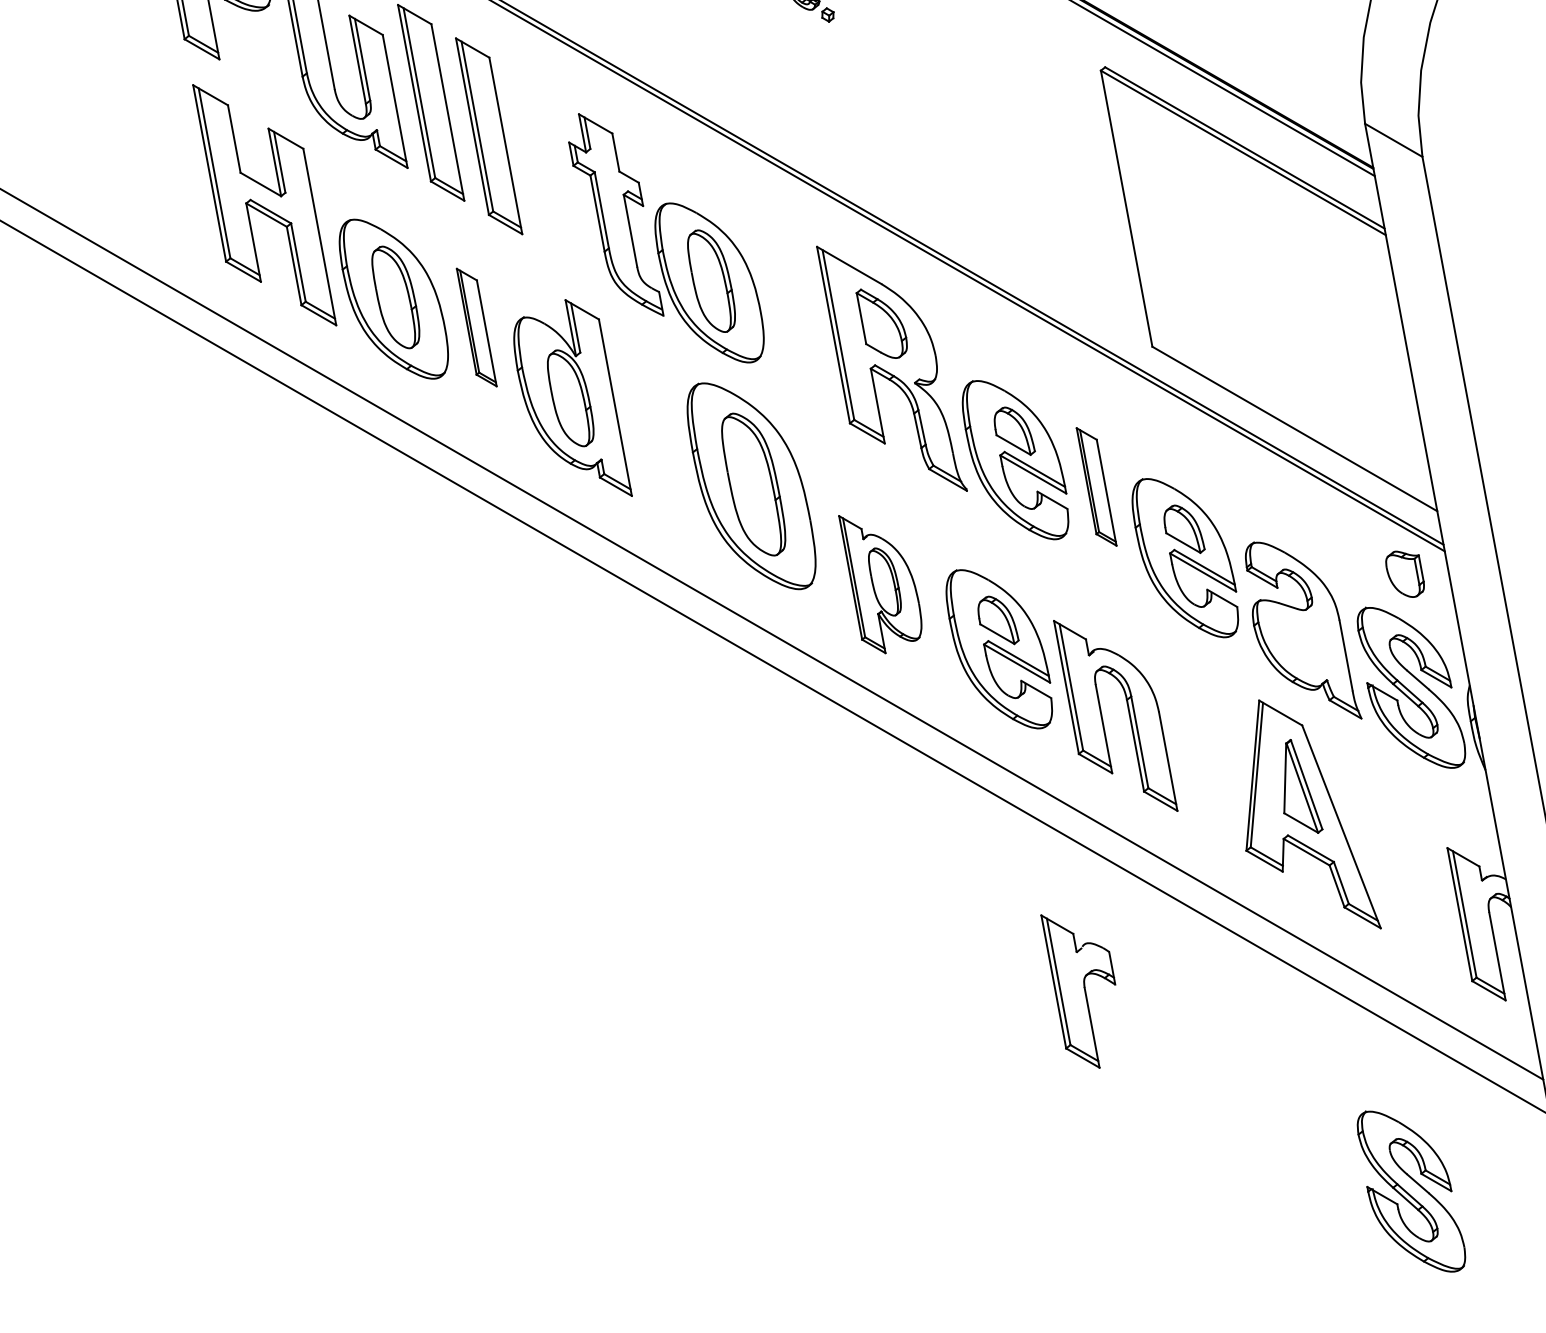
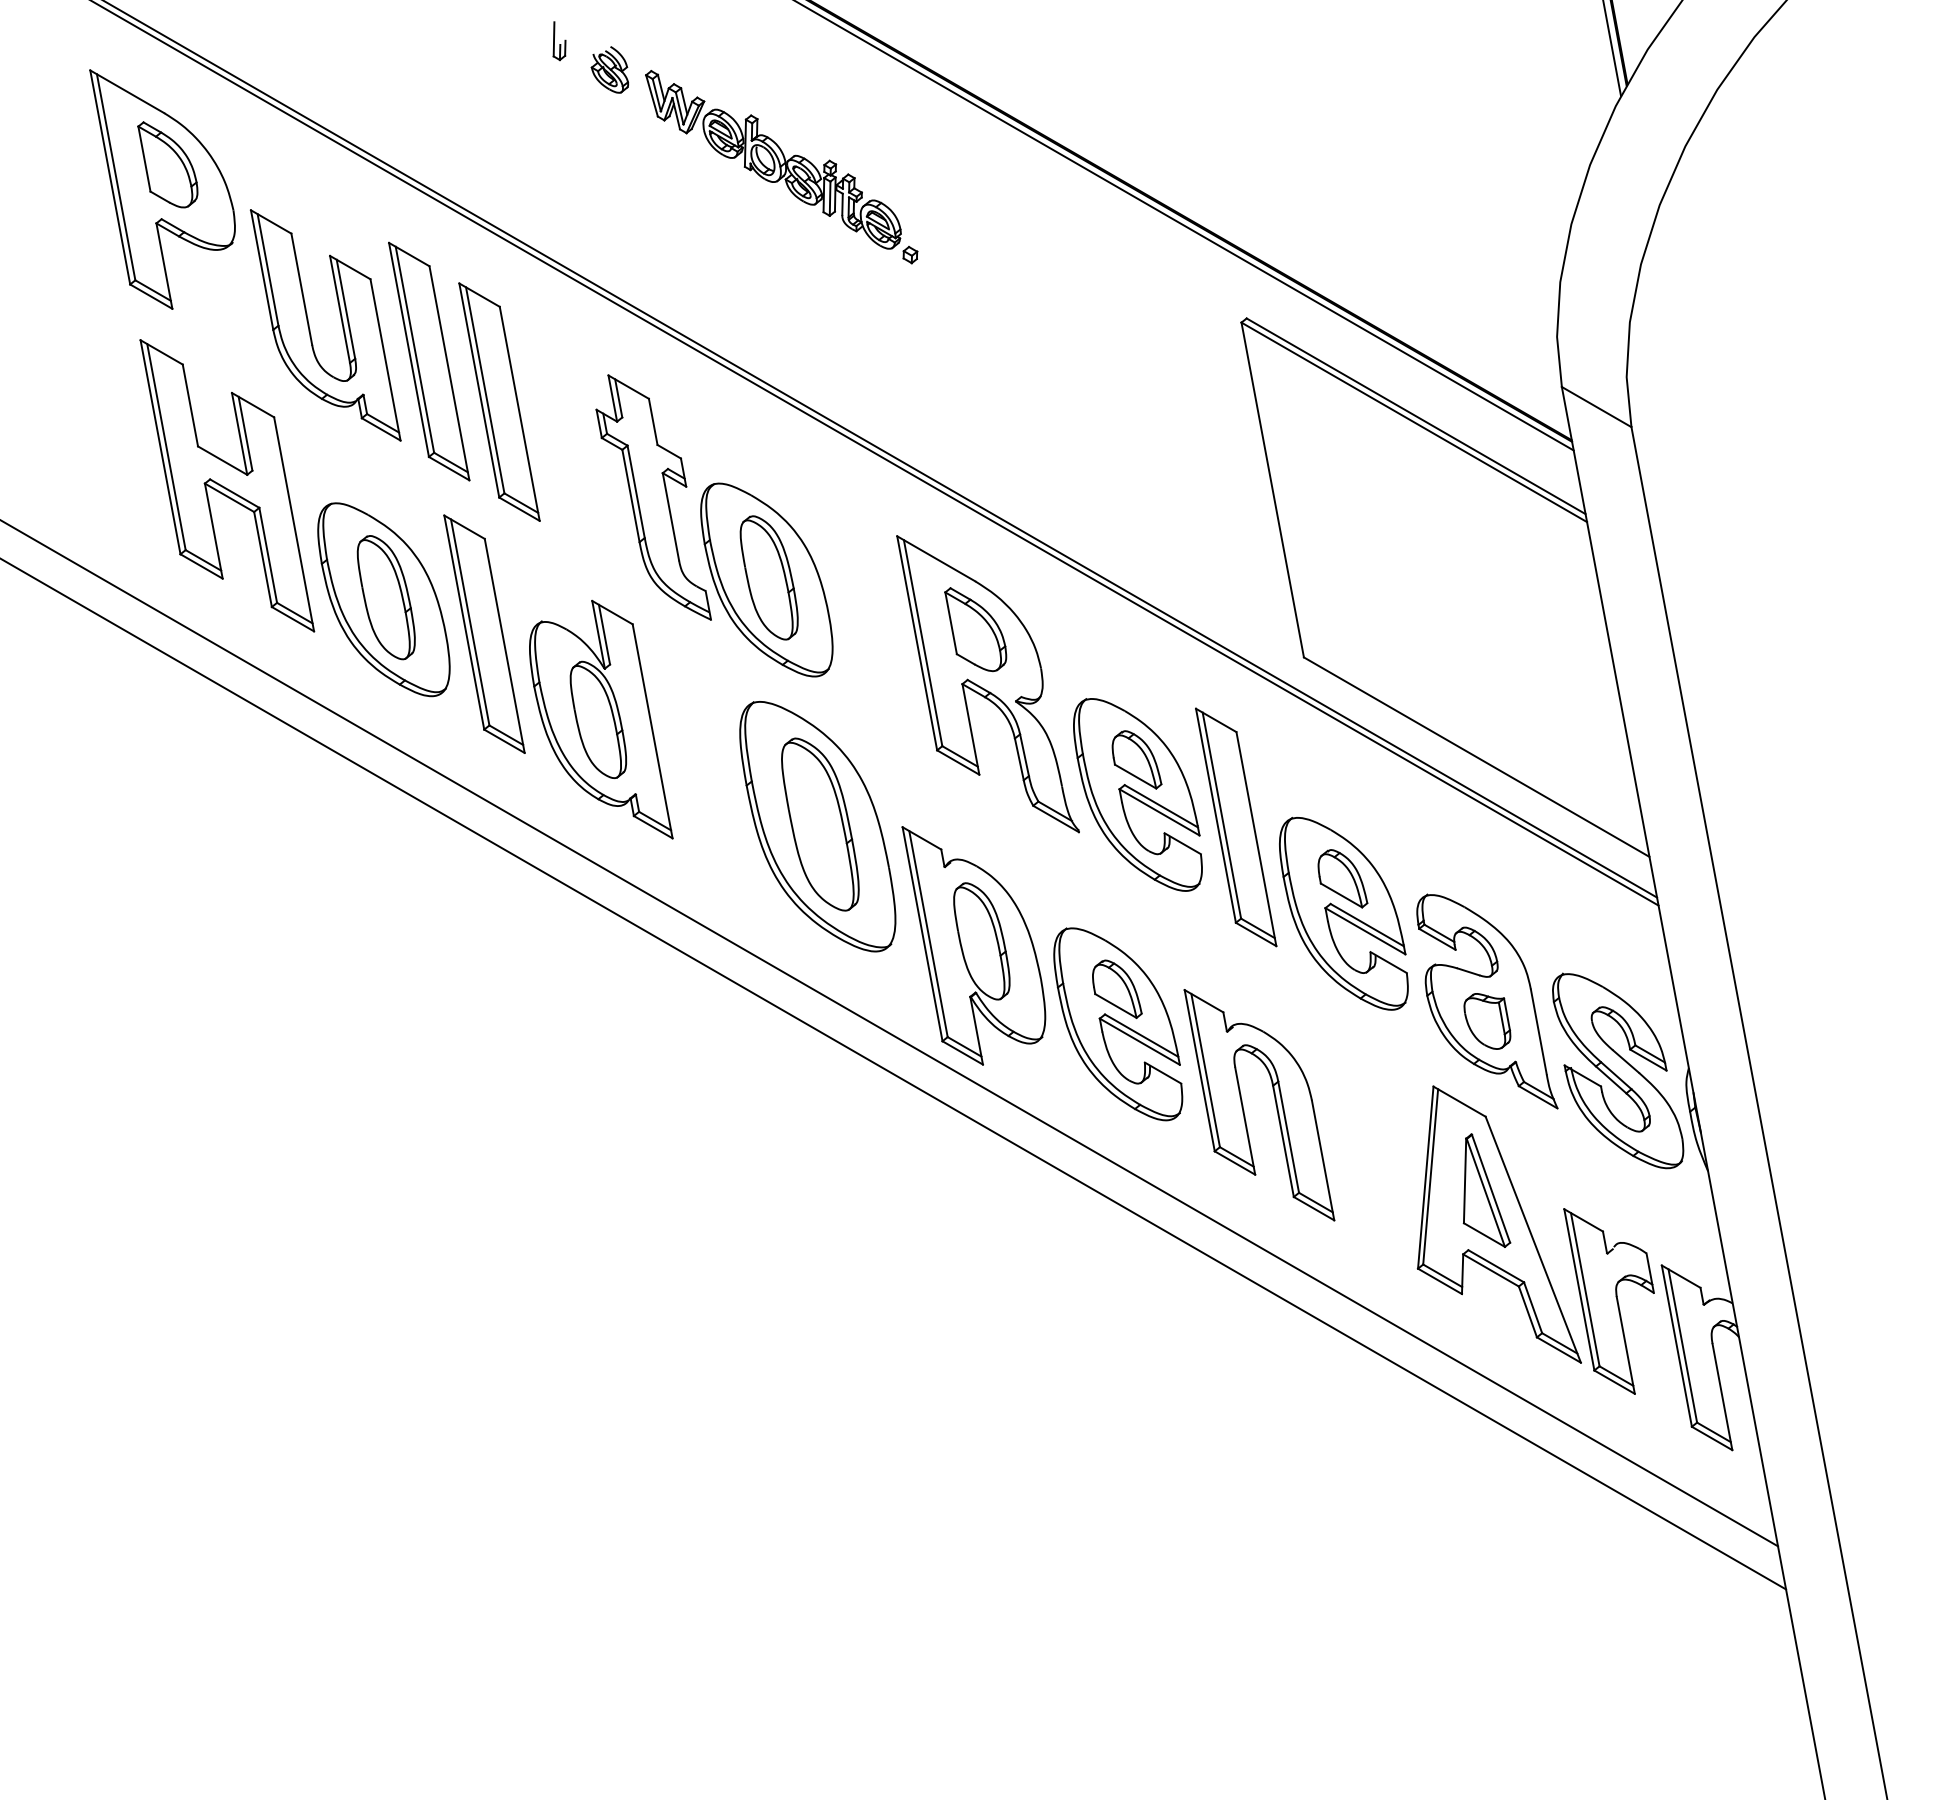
part: (476, 327) -> (484, 633), size x1.67
part: (1096, 486) -> (1236, 827), size x1.67
part: (1405, 574) -> (1487, 1021), moved
part: (879, 584) -> (973, 945), size x1.43
part: (1077, 991) -> (1608, 1301), moved
part: (1411, 1191) -> (1618, 1681), removed

